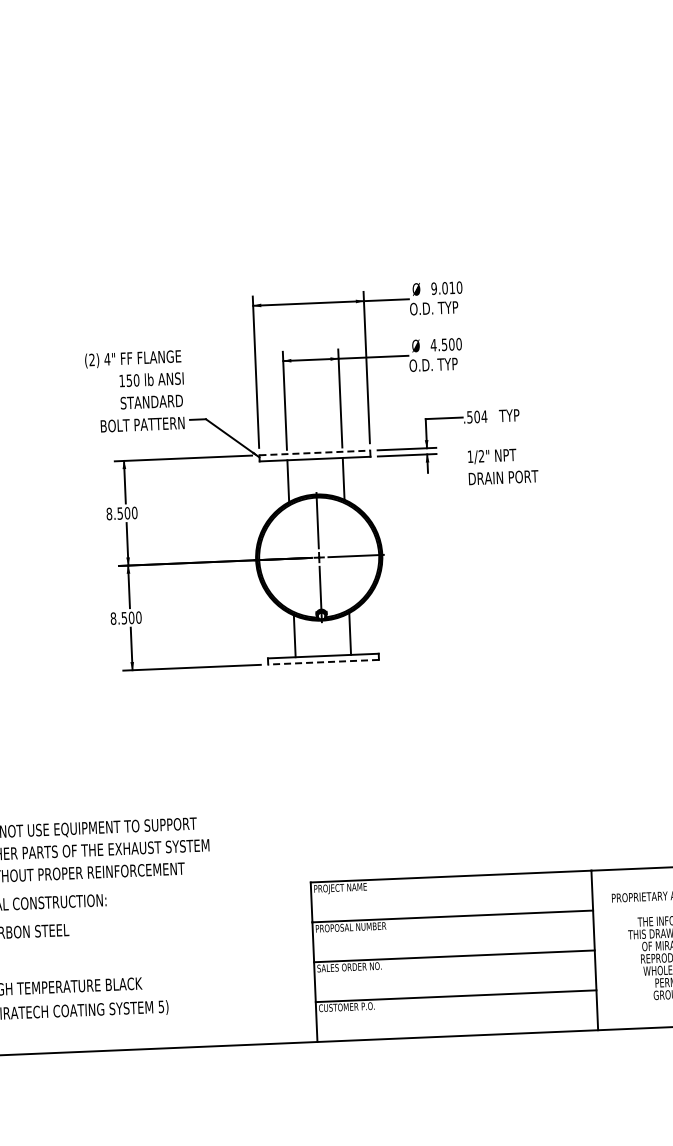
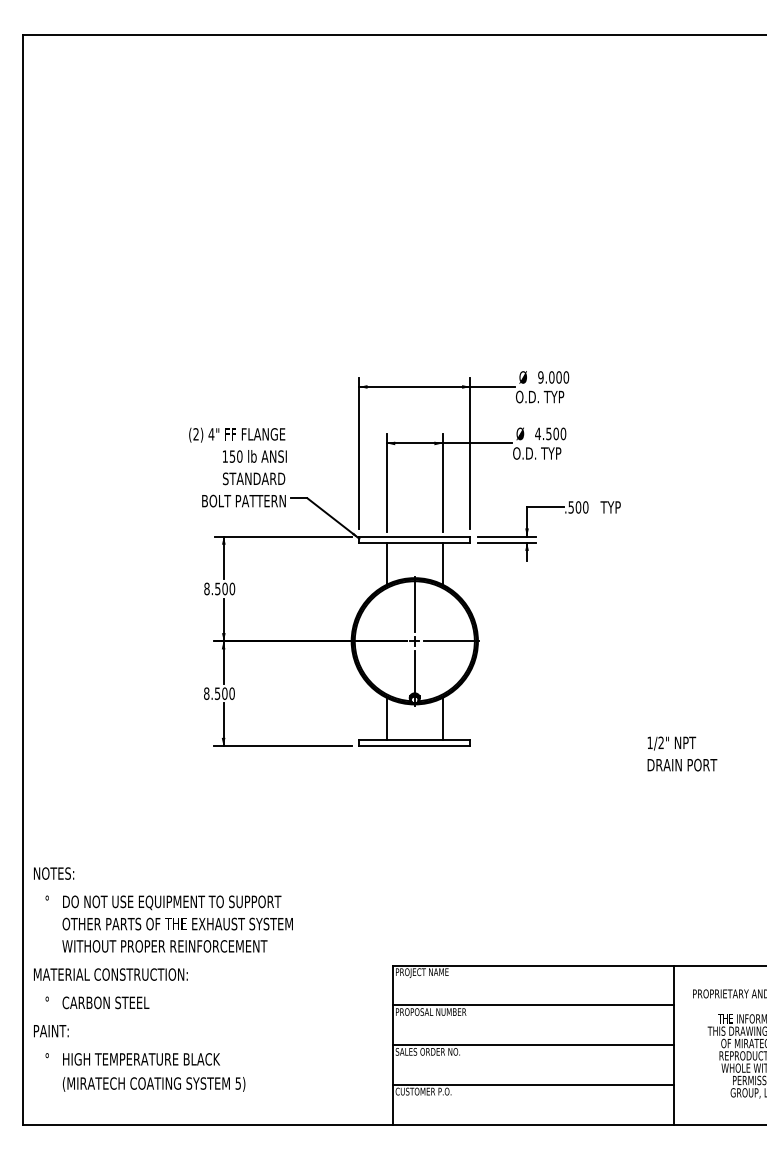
text: (451, 288) -> (558, 377), 9.010 -> 9.000
text: (484, 416) -> (585, 507), .504 -> .500
line: (315, 452) -> (415, 536), dashed -> solid
text: (503, 466) -> (682, 753), moved
line: (323, 662) -> (414, 746), dashed -> solid

